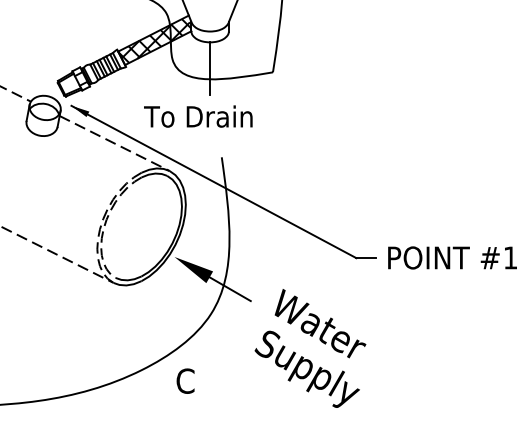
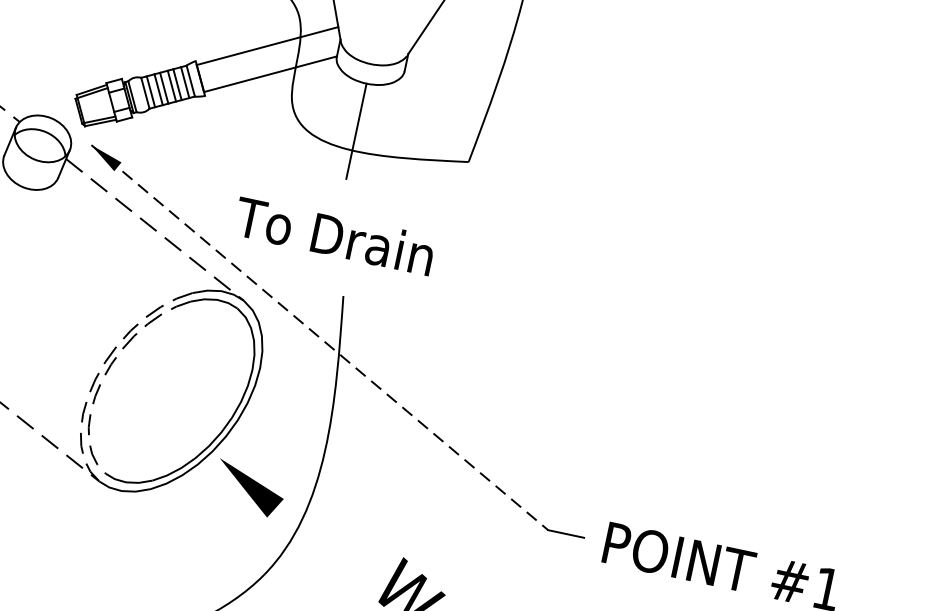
hatch: (154, 40) -> (266, 58), removed
text: (198, 116) -> (334, 235), moved
line: (213, 182) -> (318, 338), solid -> dashed
line: (229, 289) -> (306, 537), removed

